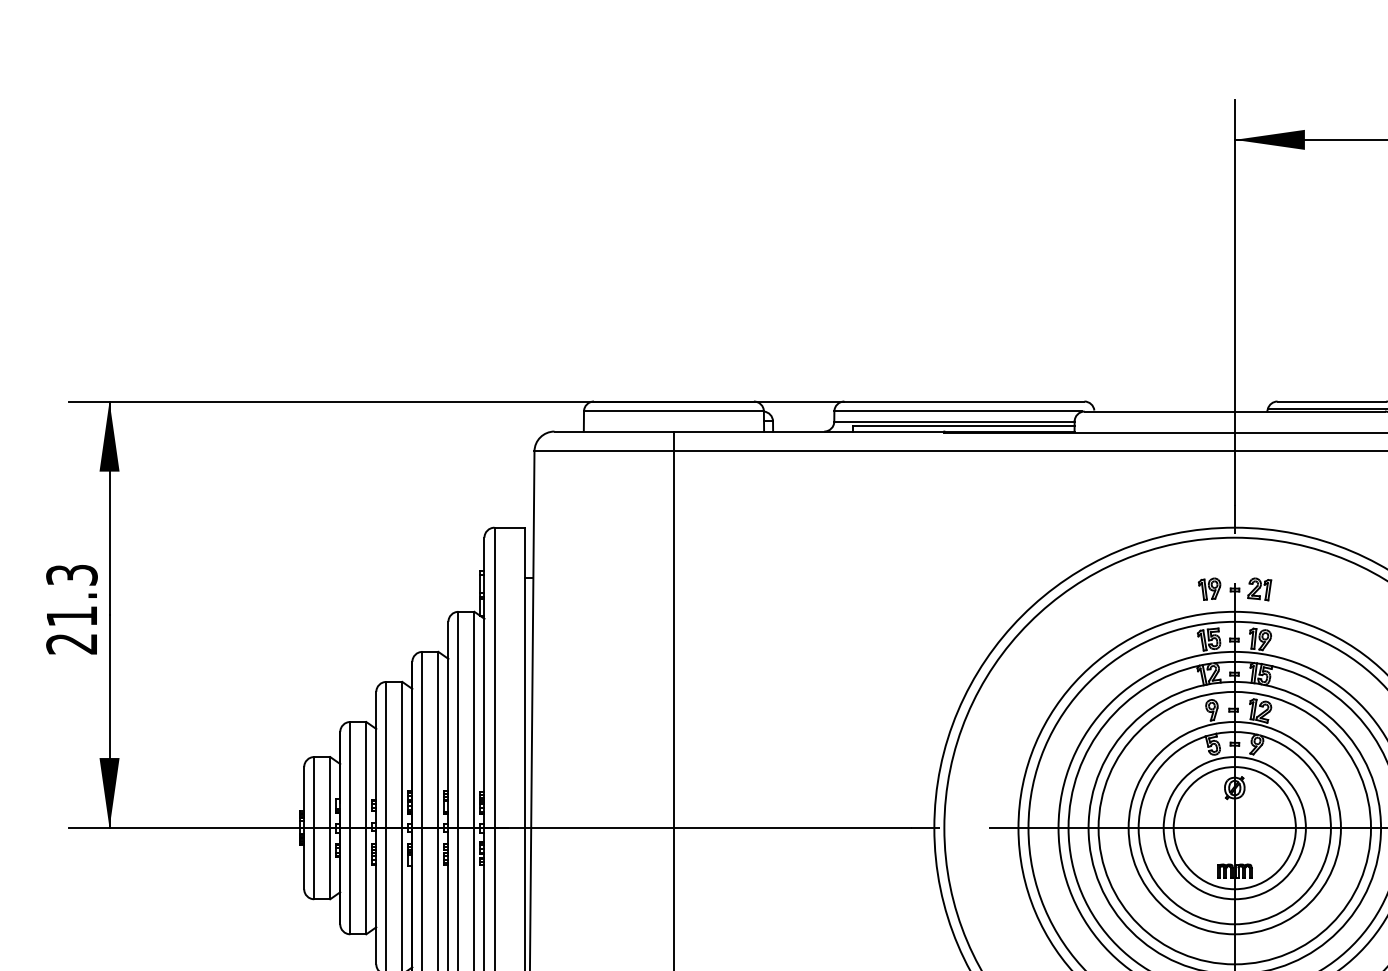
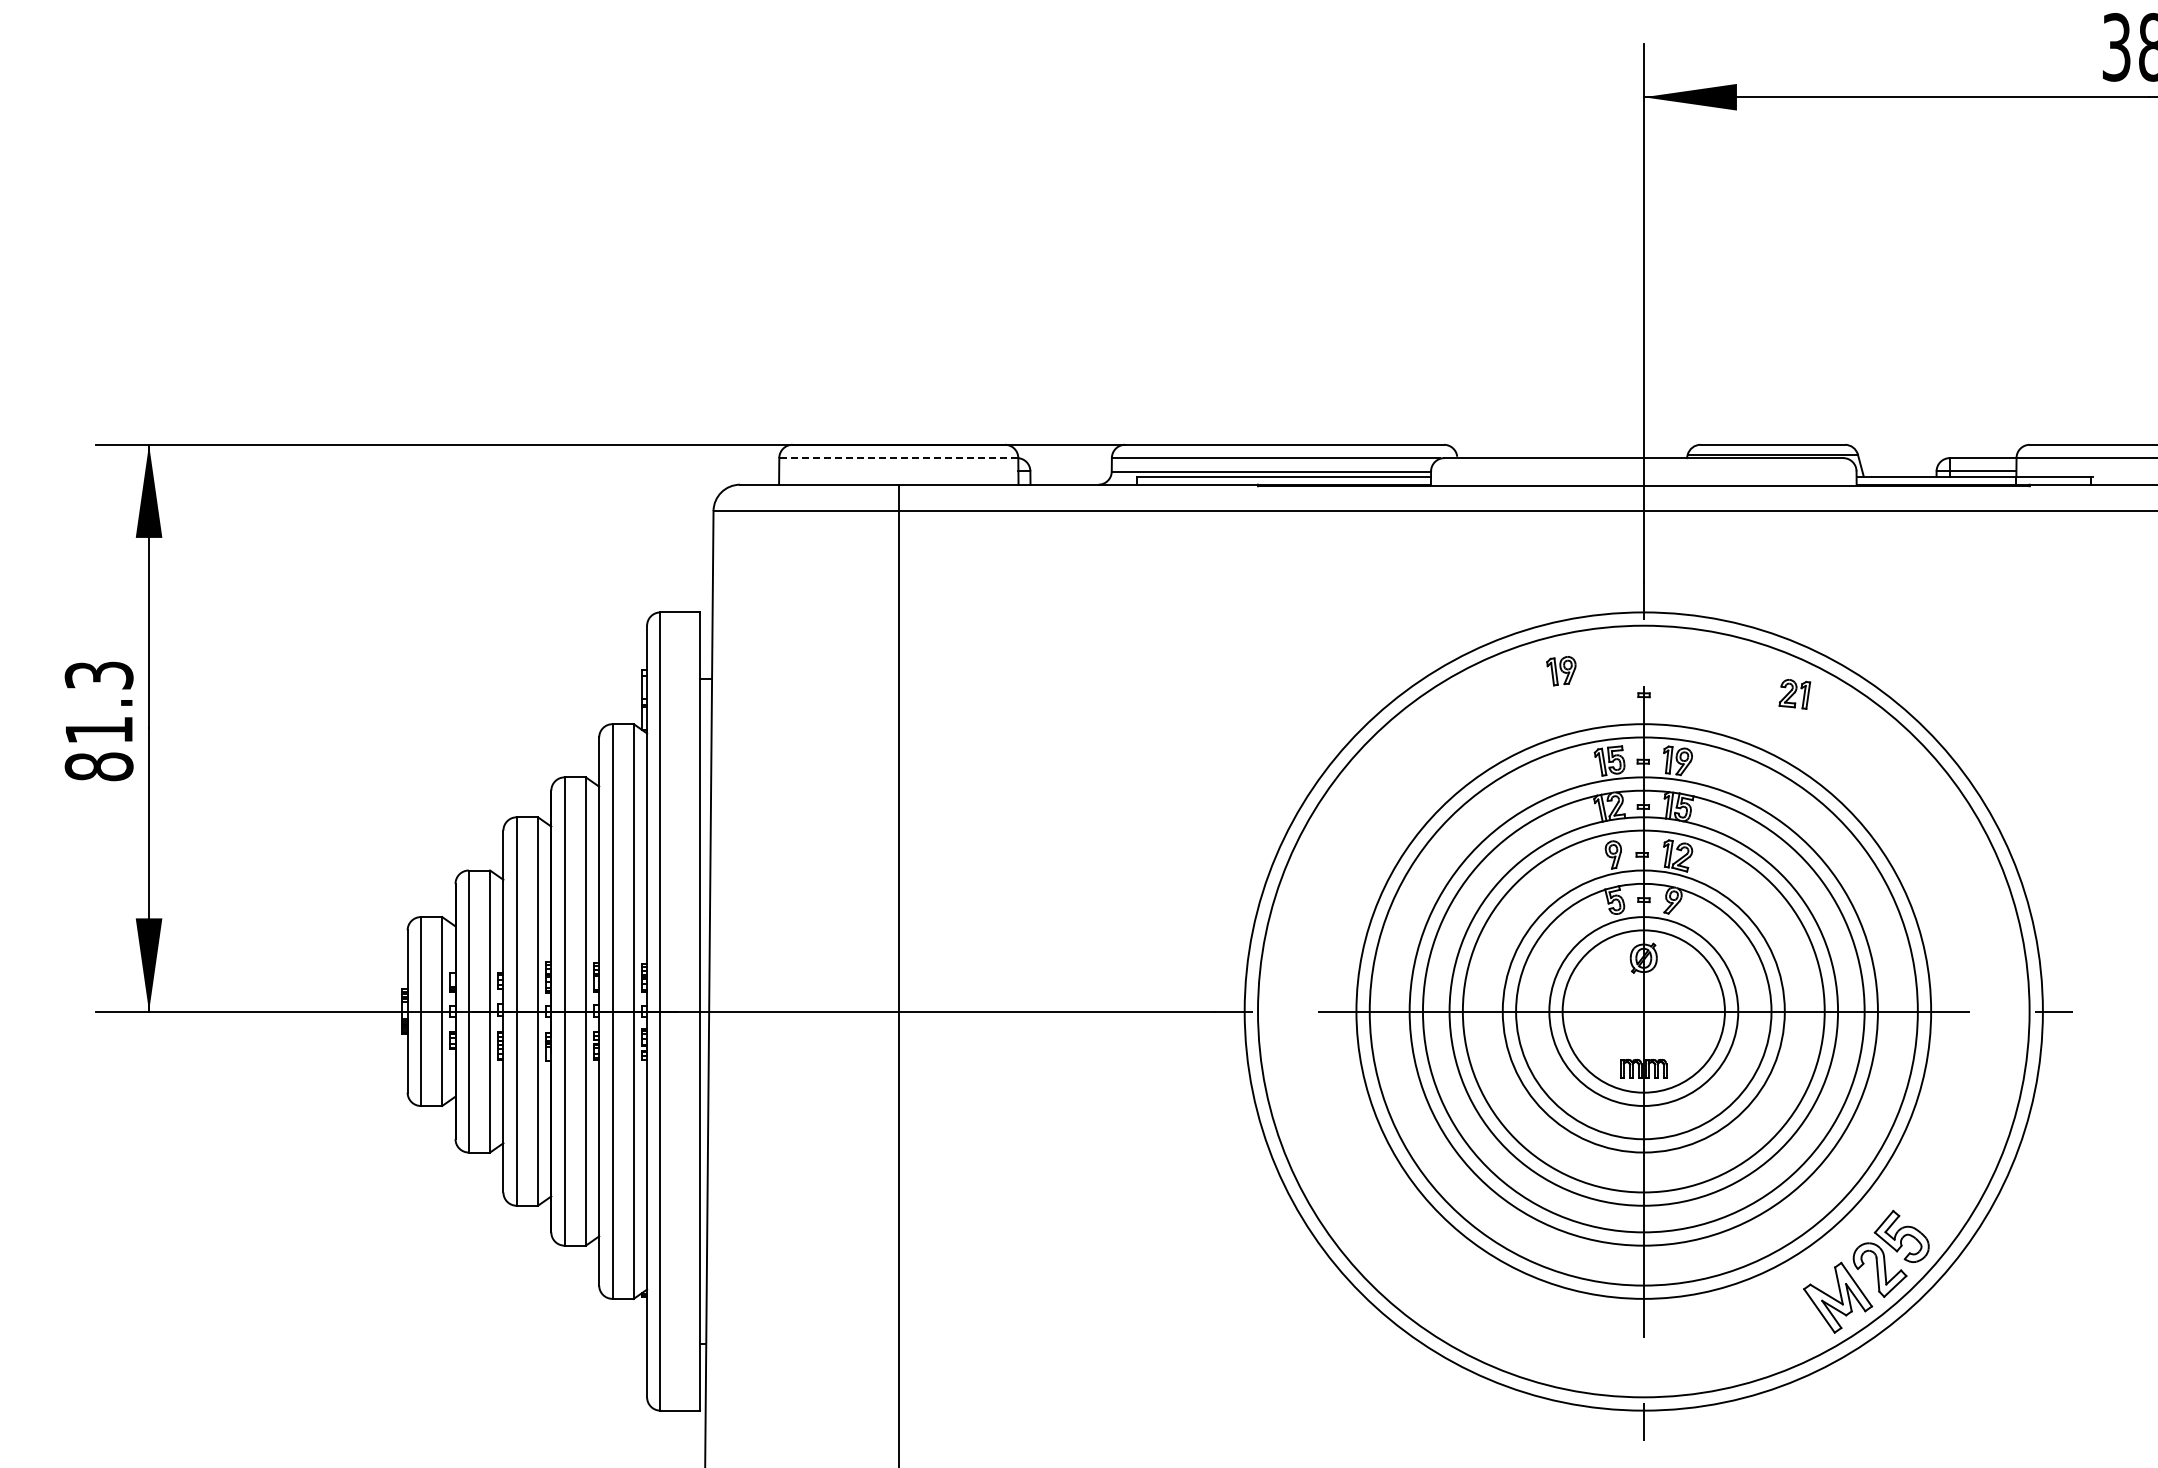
line: (673, 411) -> (898, 457), solid -> dashed
part: (1209, 589) -> (1561, 671), moved
part: (1259, 589) -> (1794, 694), moved
text: (71, 643) -> (98, 766), 21.3 -> 81.3

